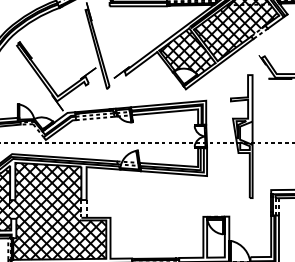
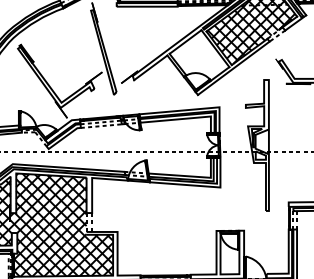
hatch: (185, 52) -> (197, 55), removed

